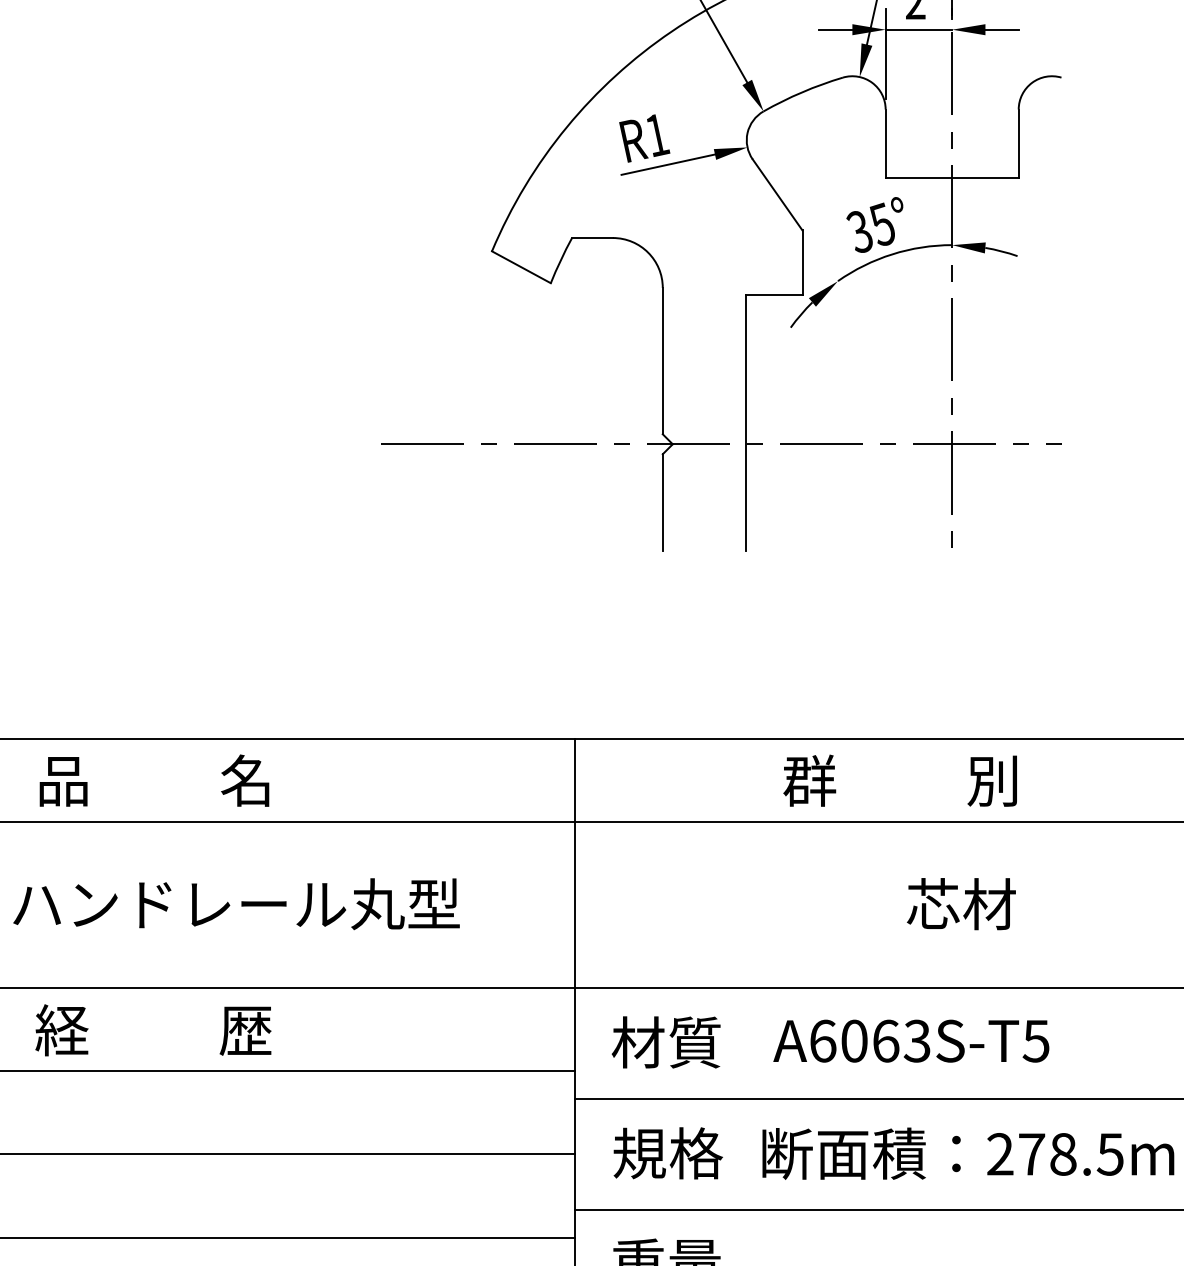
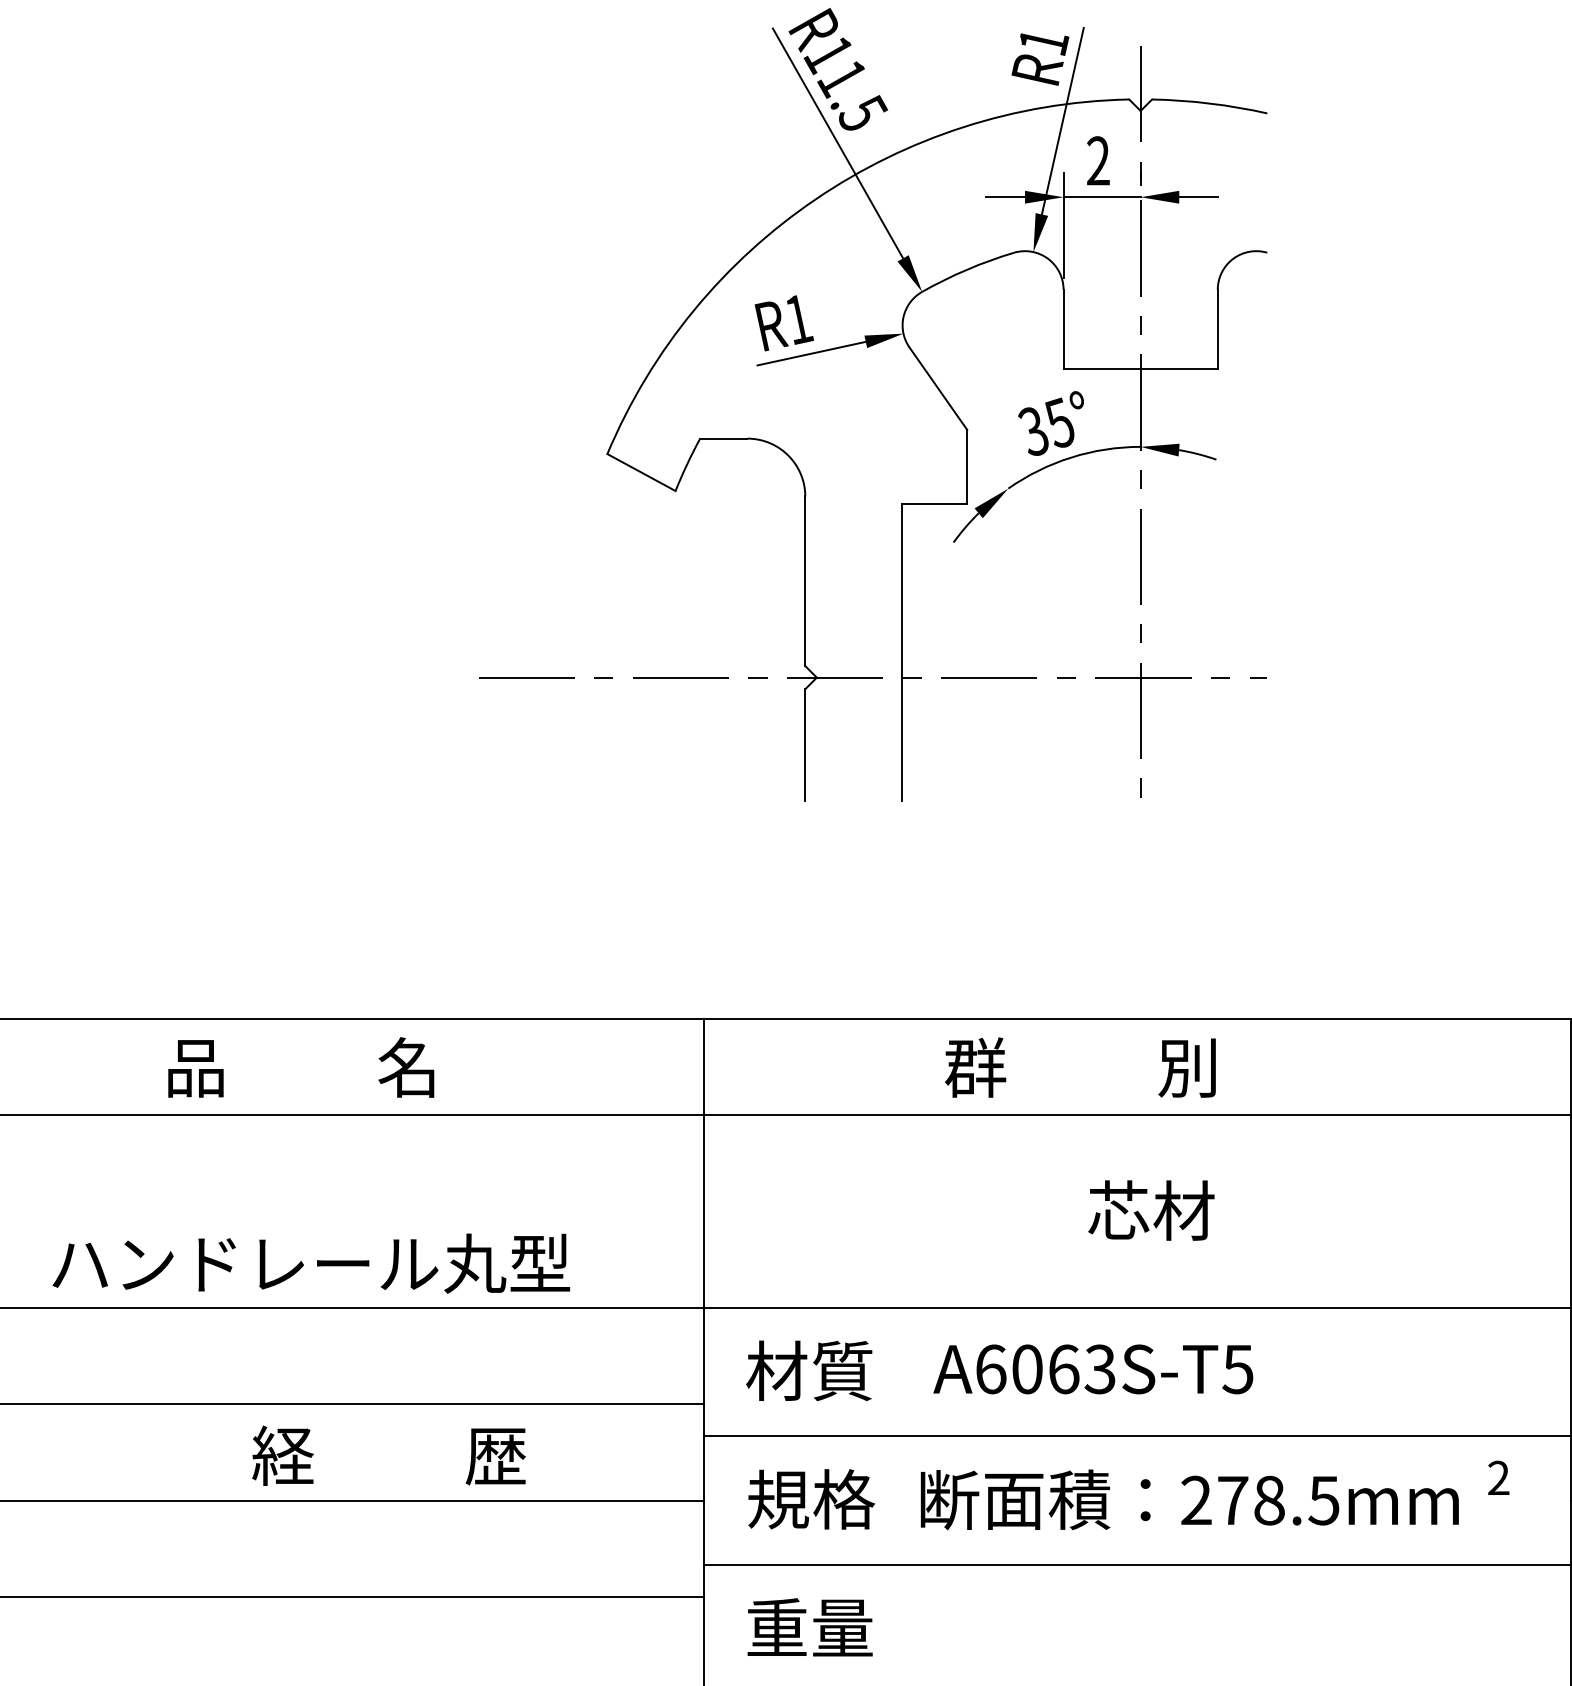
text: (154, 780) -> (301, 1067), moved
text: (236, 904) -> (311, 1263), moved
text: (152, 1030) -> (388, 1455), moved

